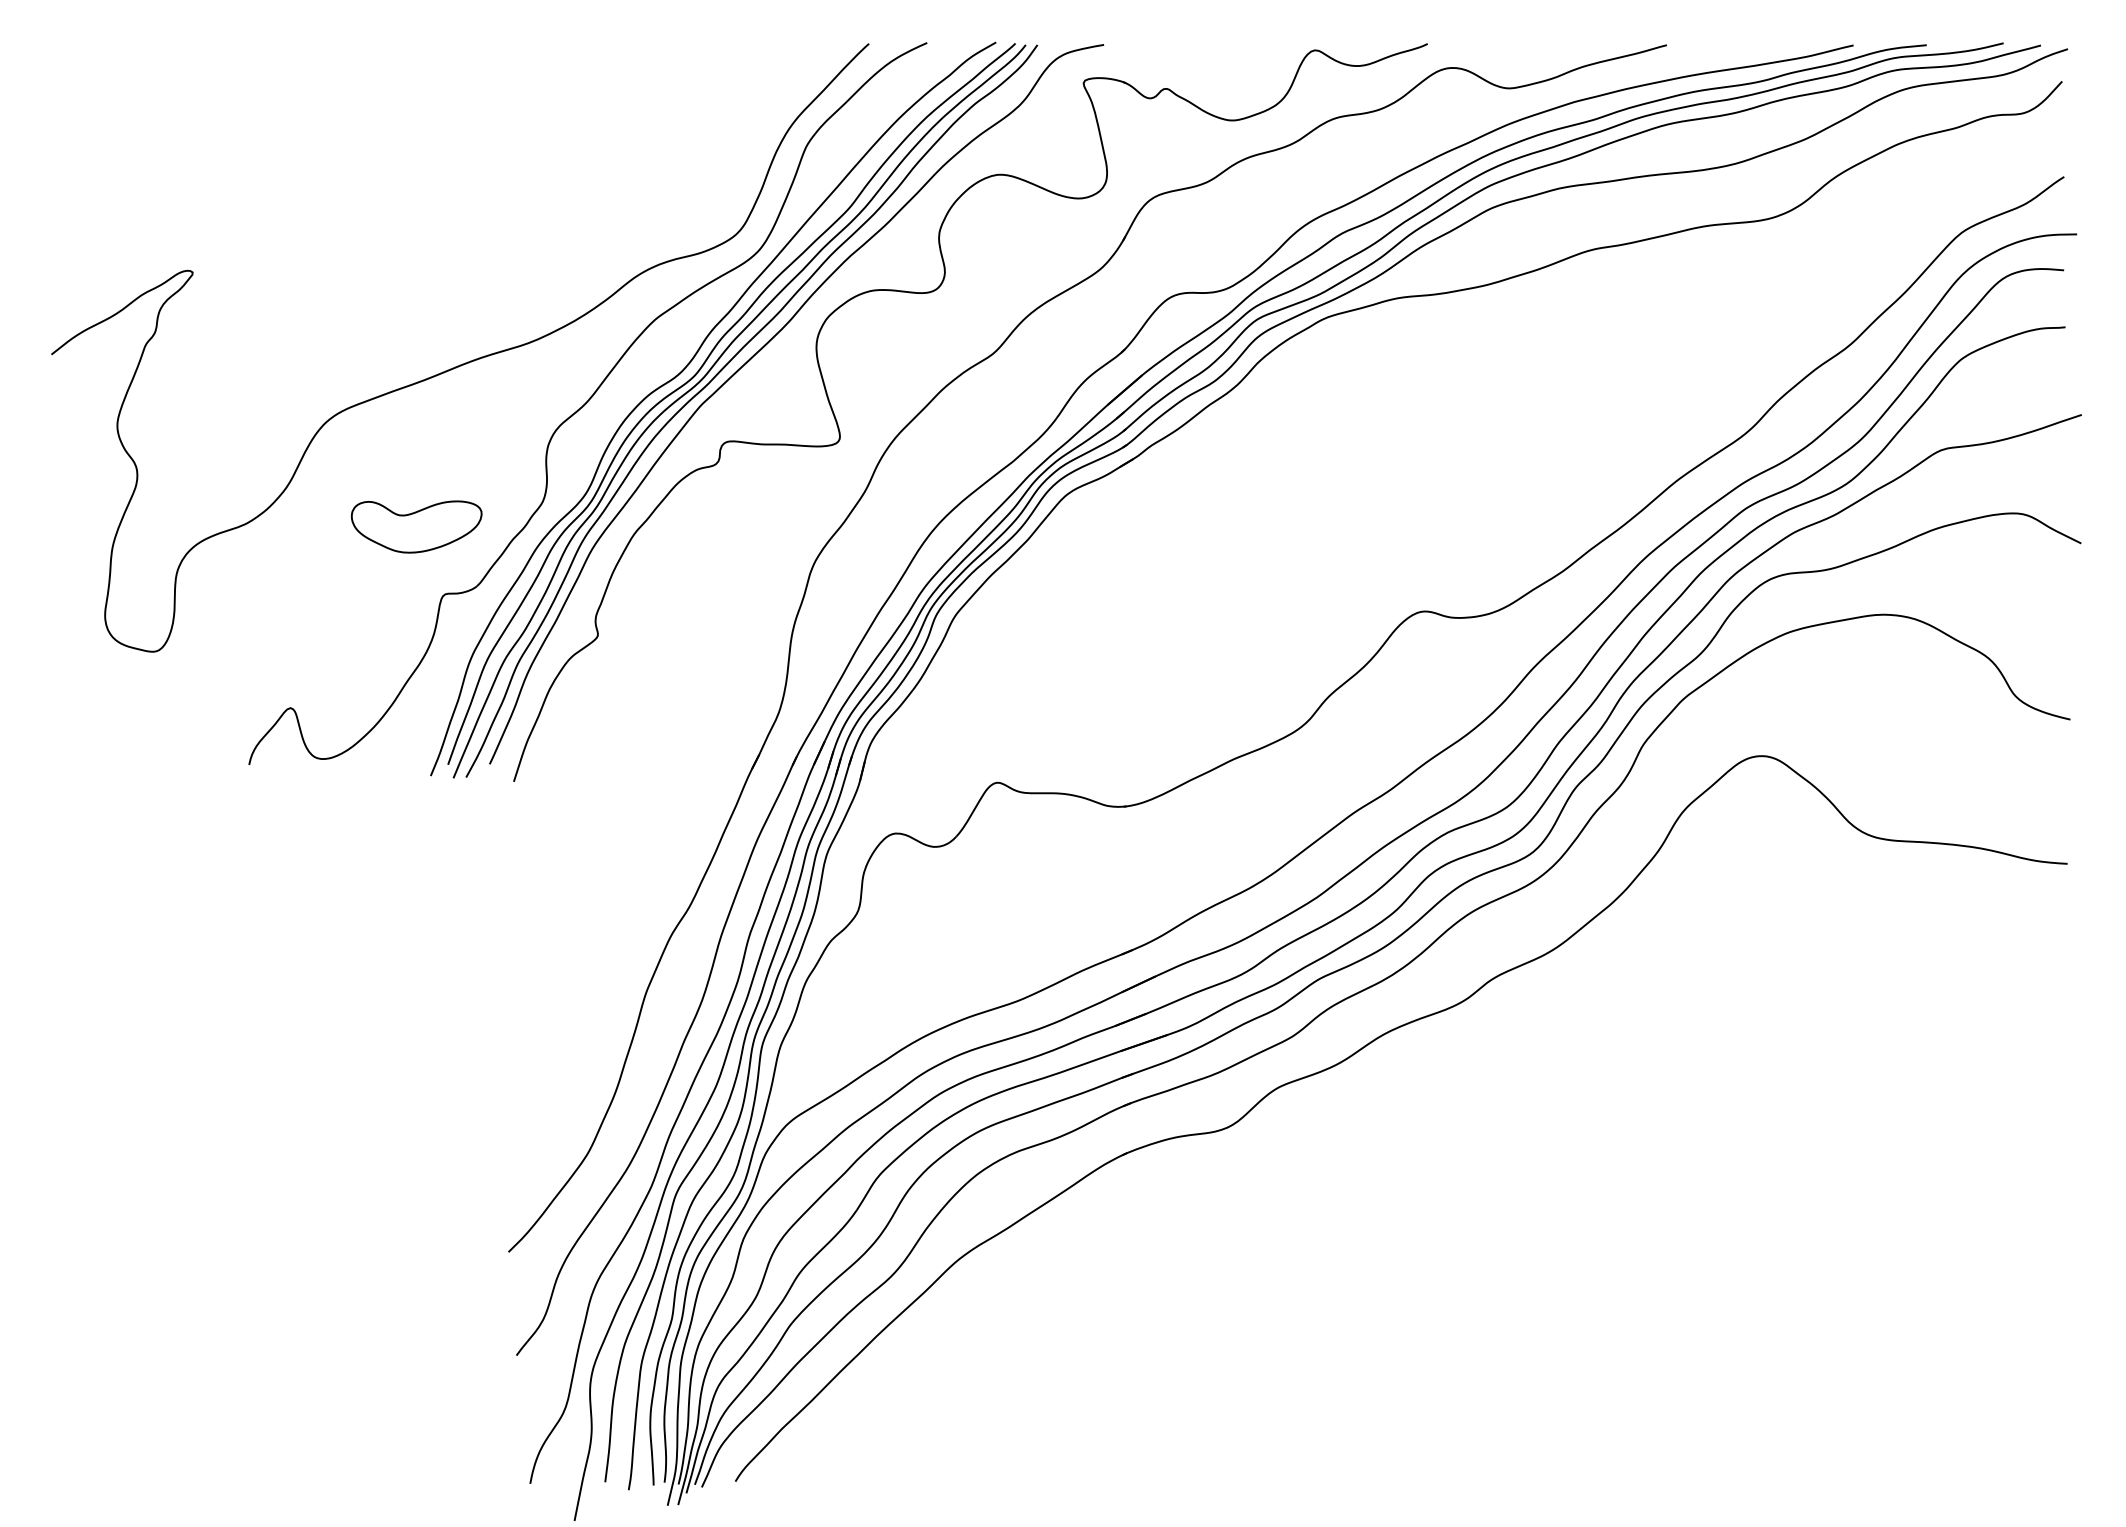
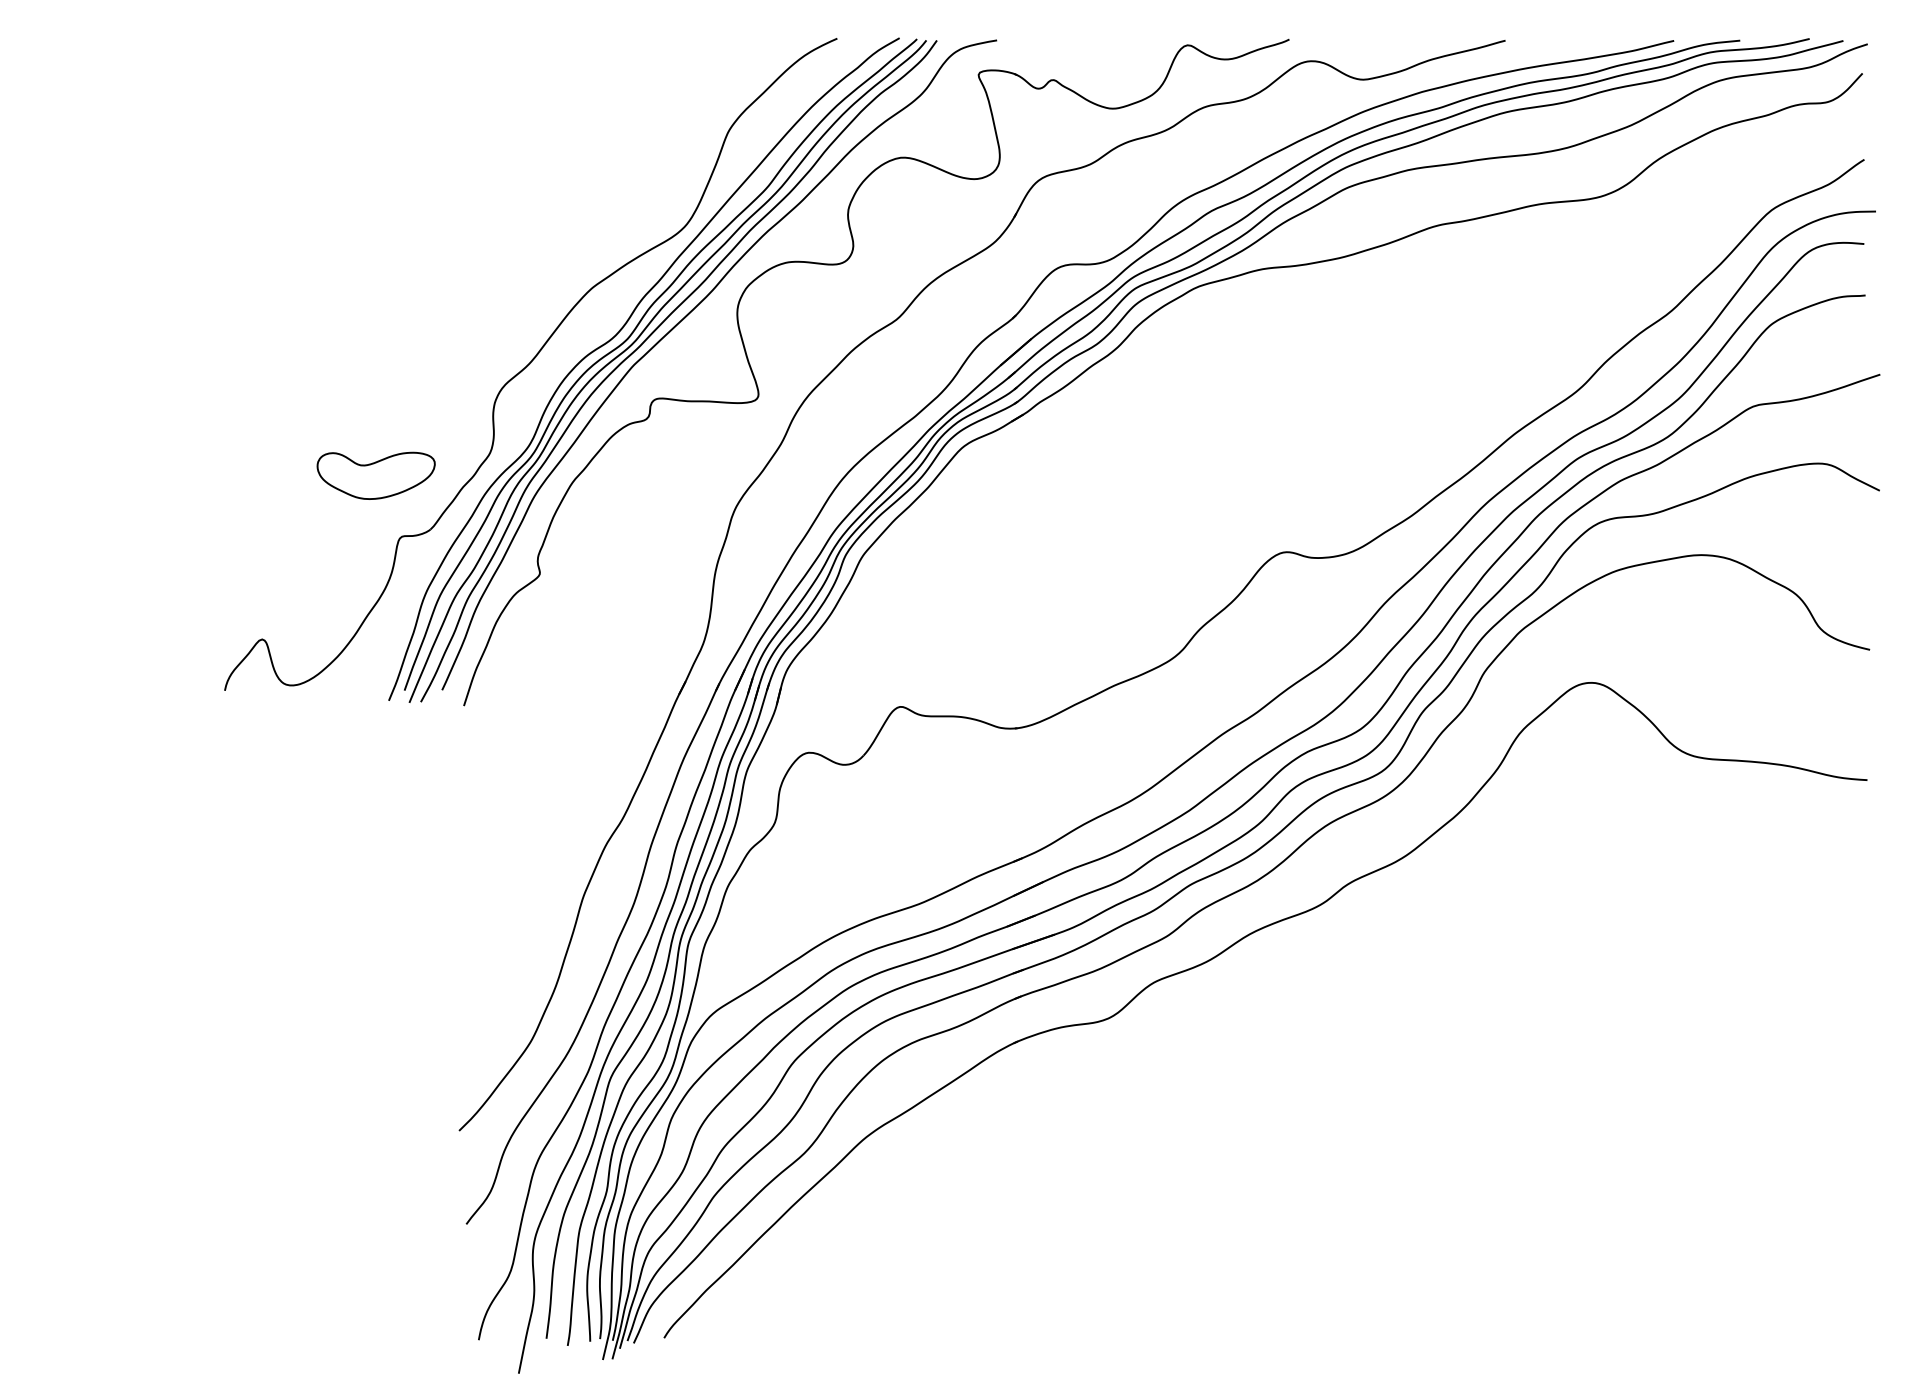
curve: (467, 361) -> (422, 326), removed

